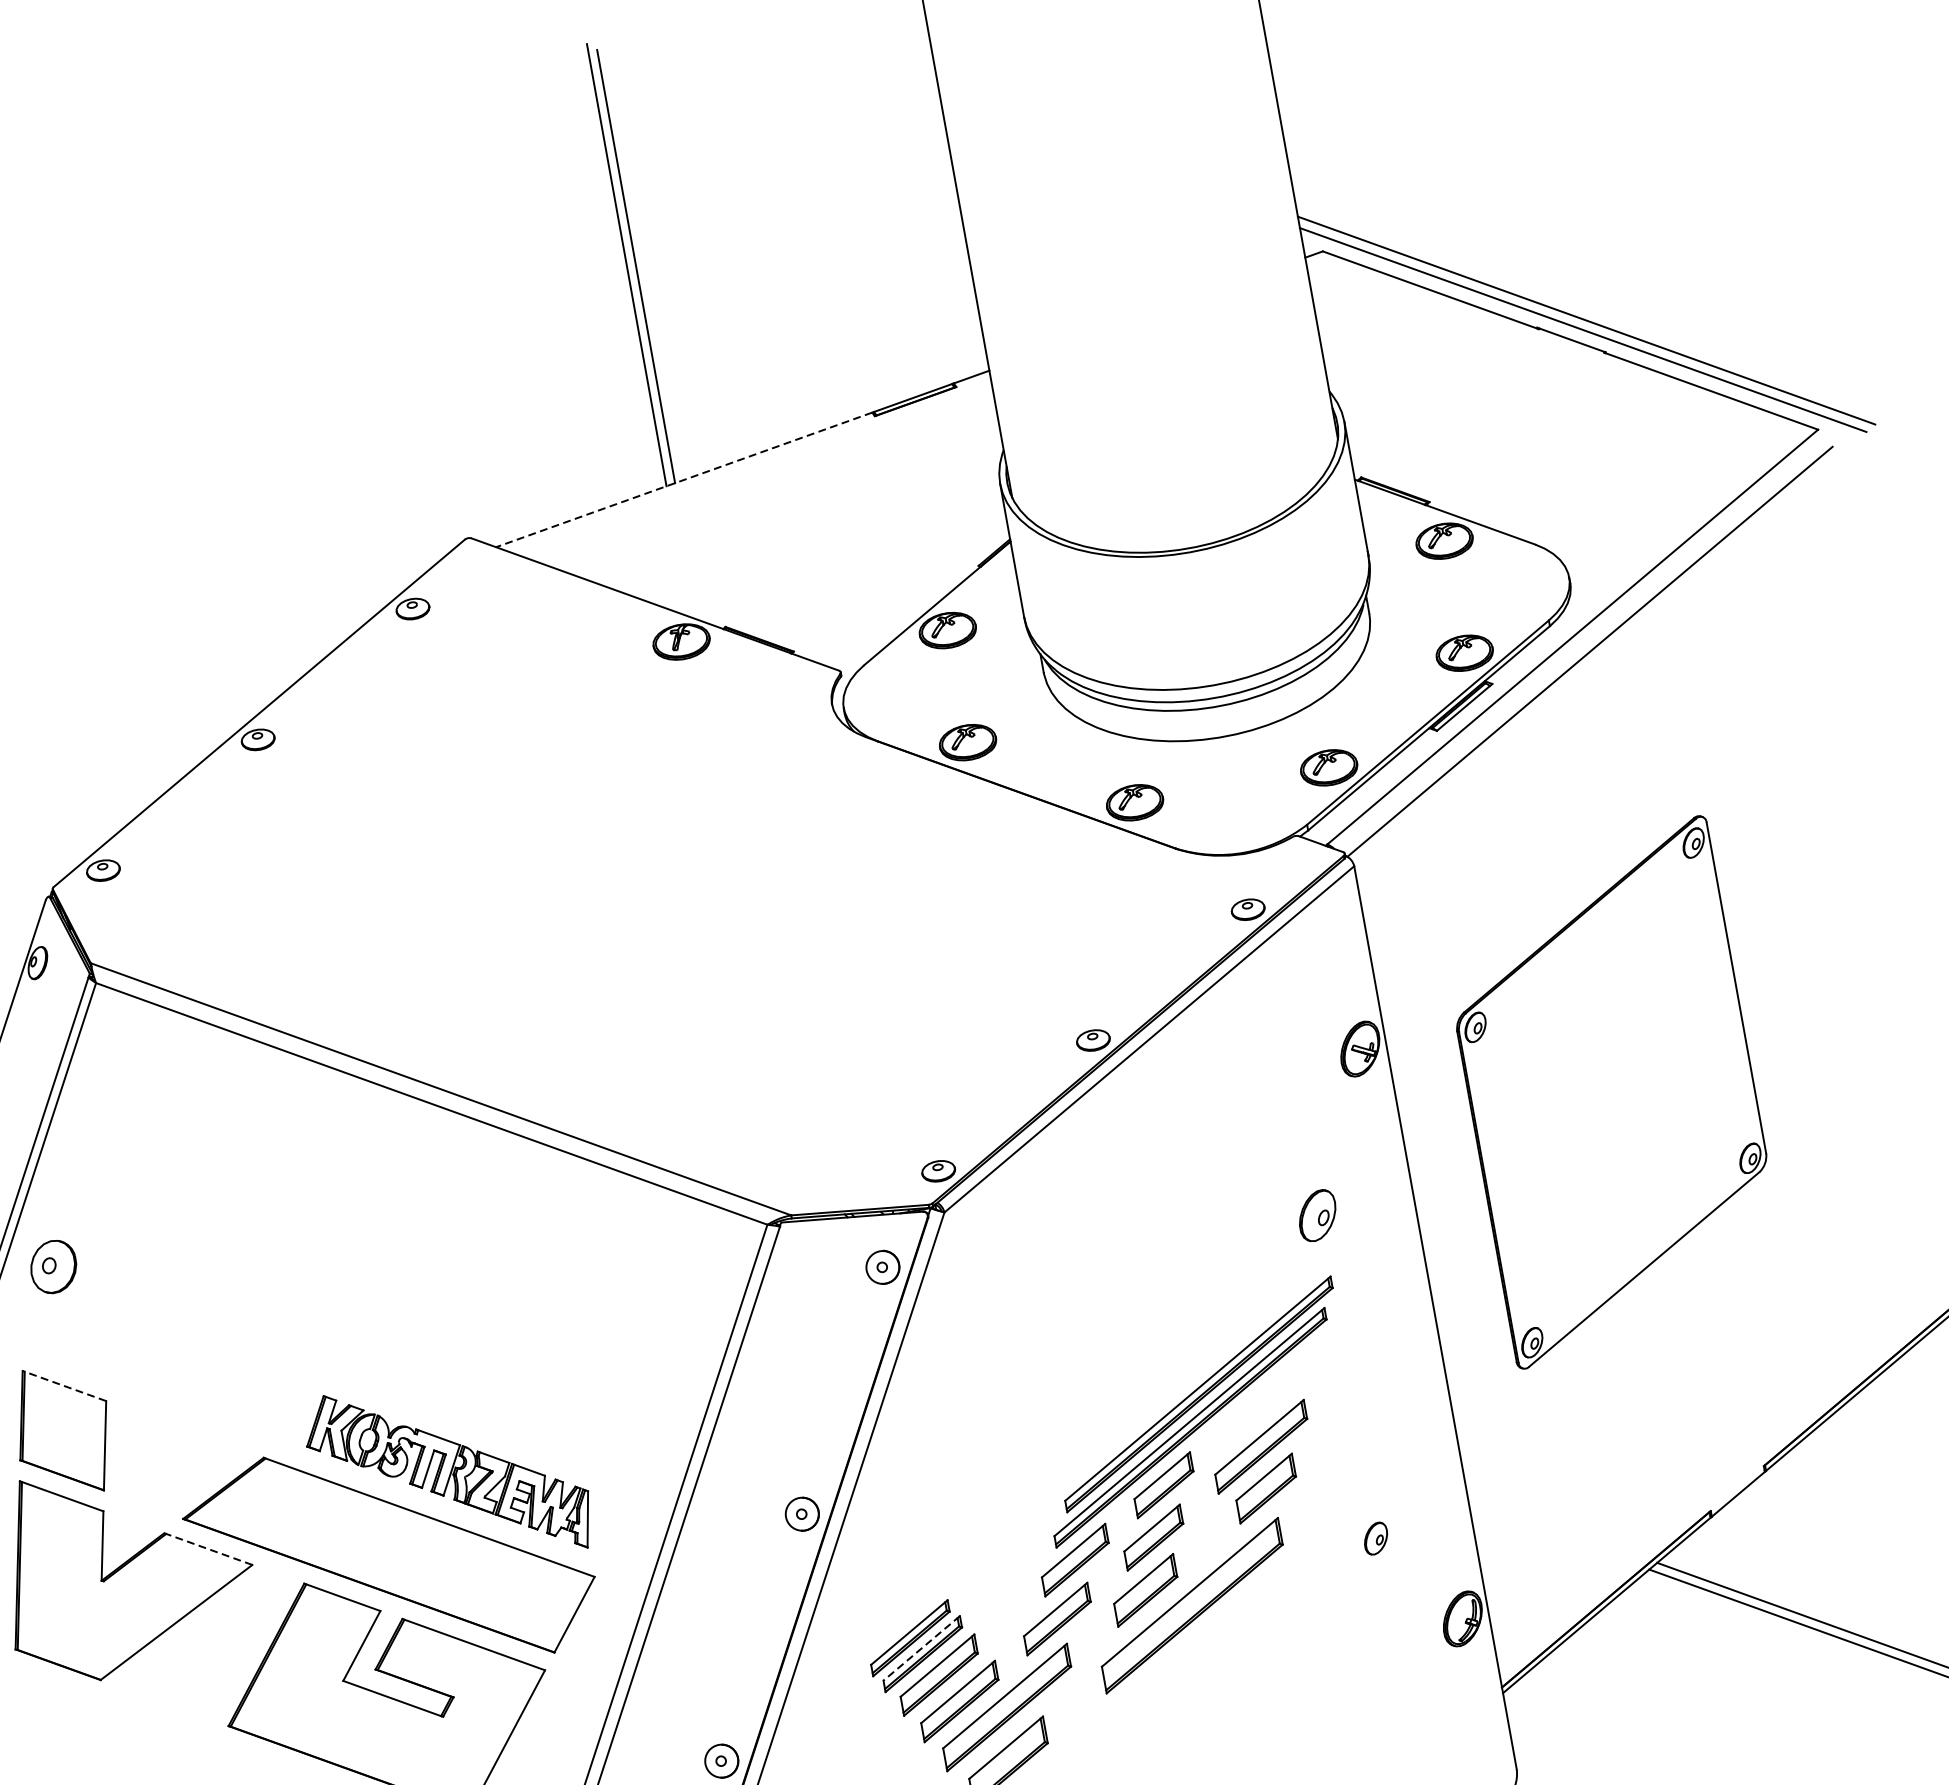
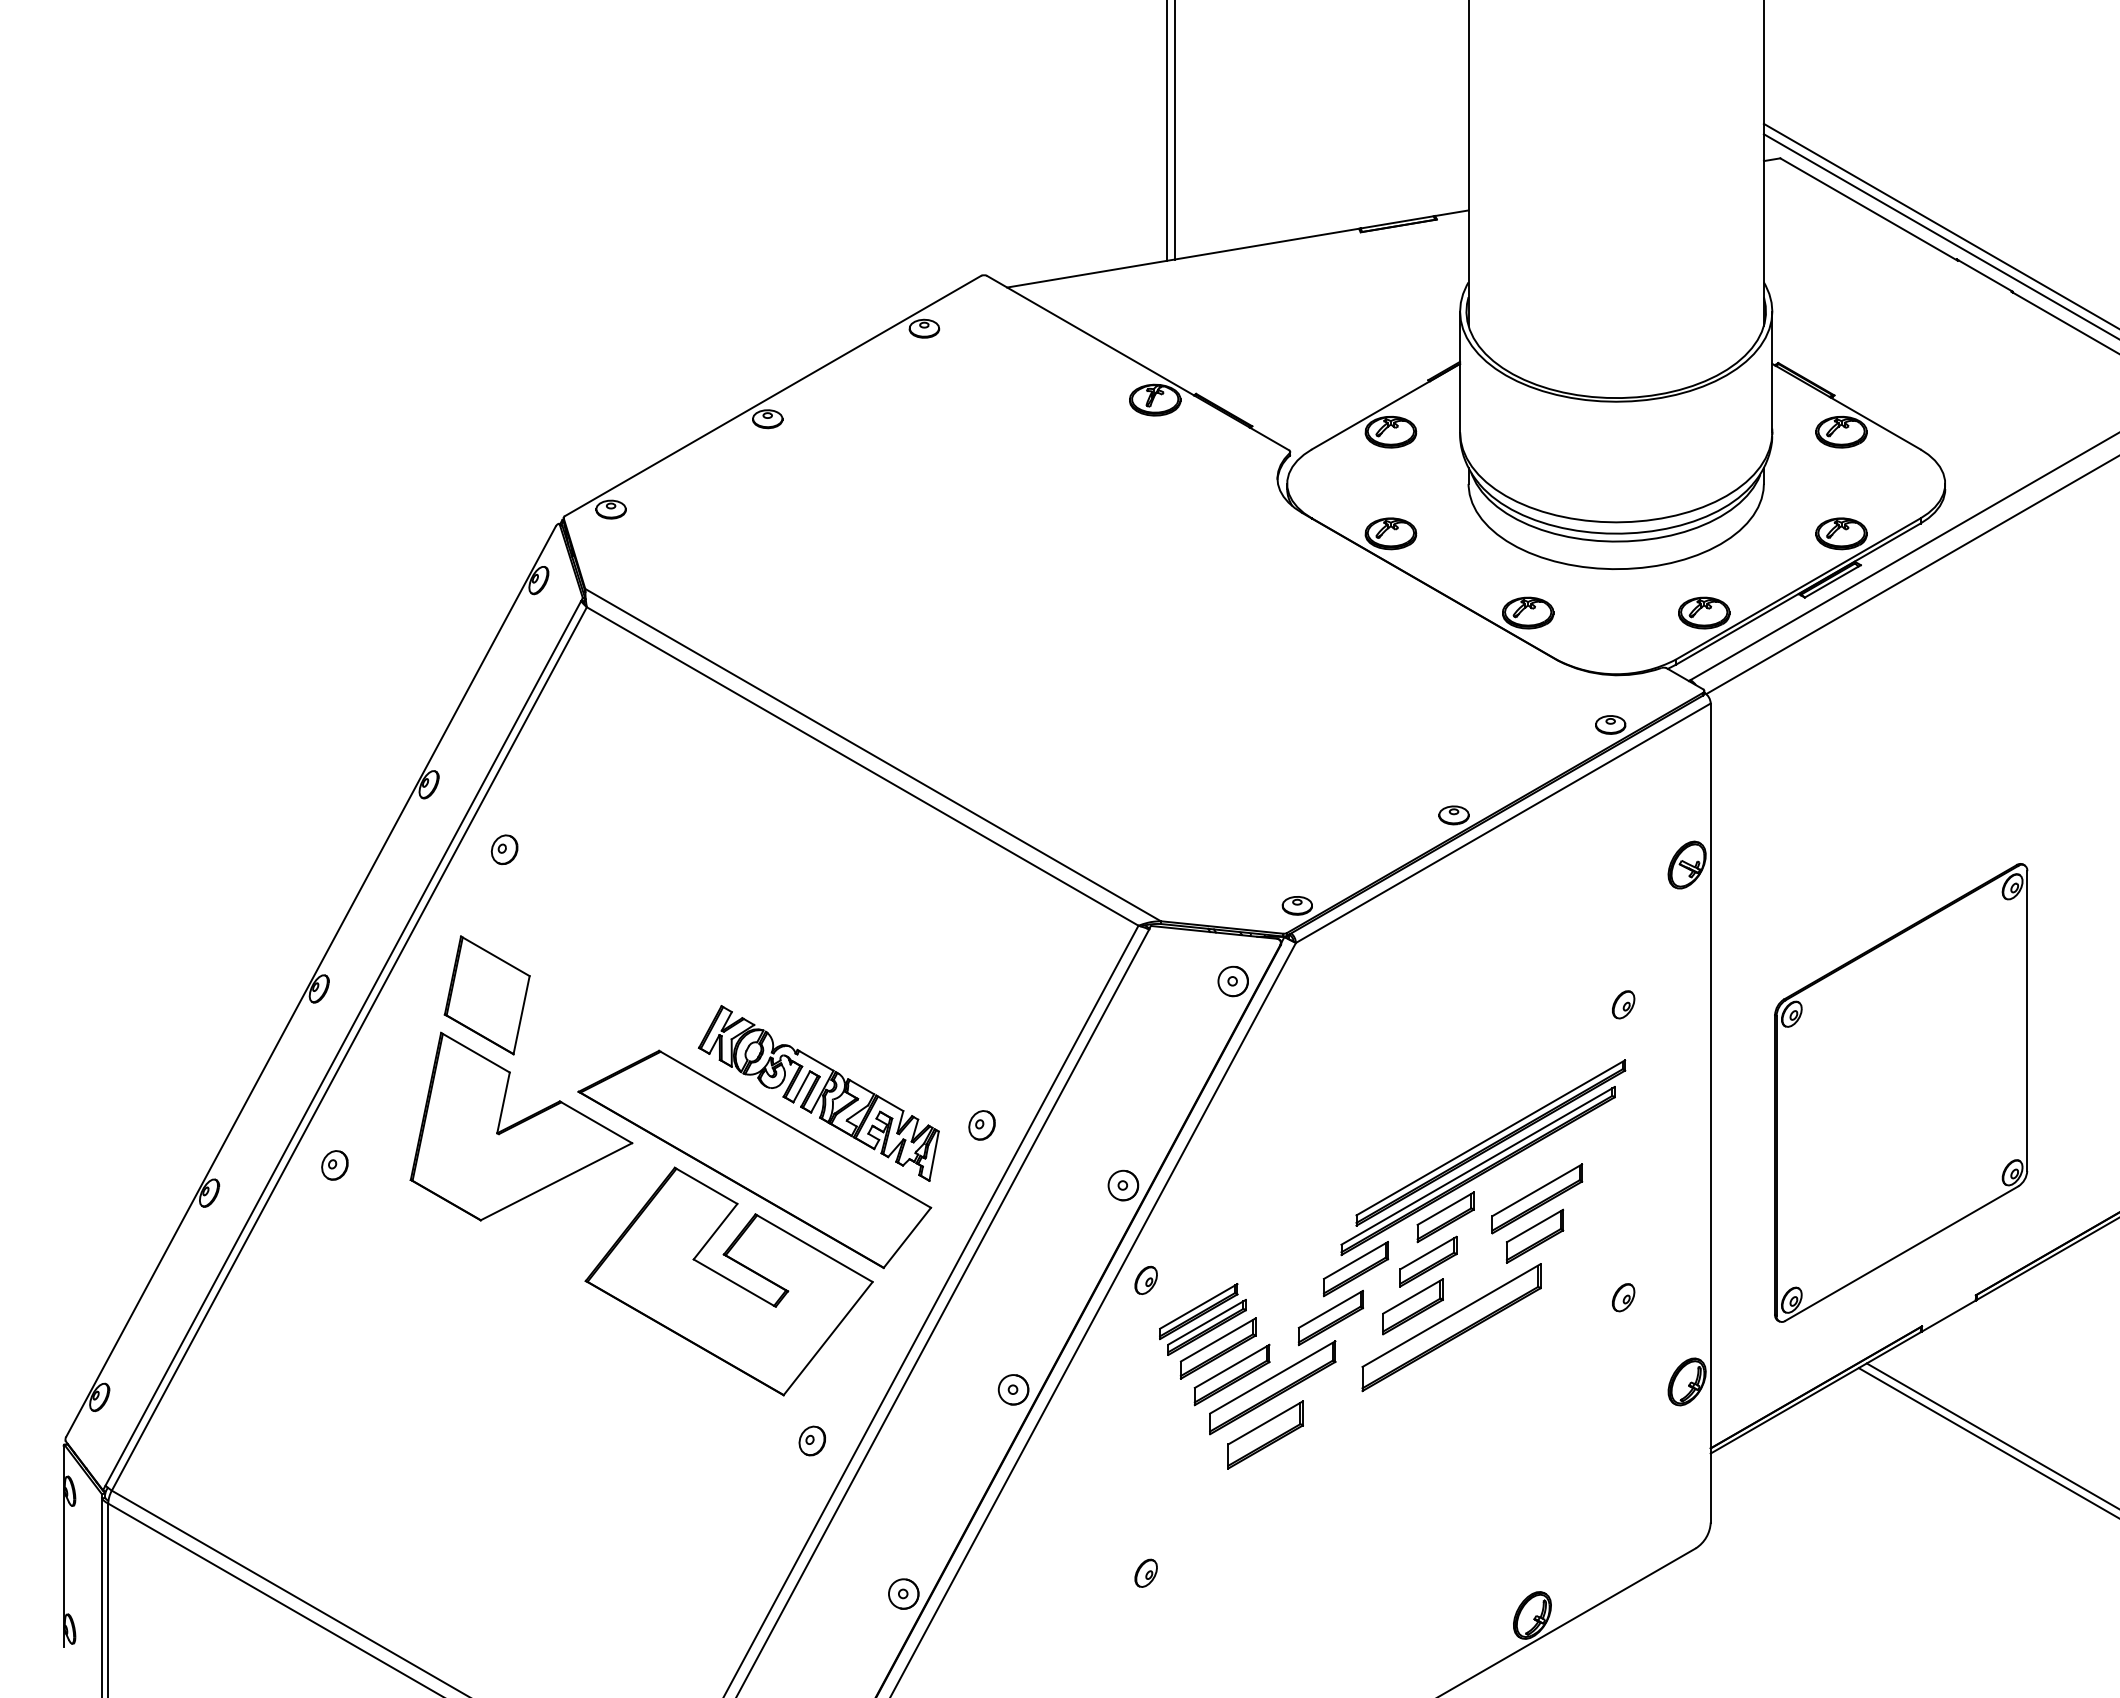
line: (683, 480) -> (1182, 258), dashed -> solid
part: (1611, 1091) -> (1901, 1092), moved
part: (1317, 1215) -> (1623, 1004), size x0.62
part: (53, 1266) -> (504, 849), size x0.62
line: (64, 1386) -> (495, 956), dashed -> solid
part: (633, 1476) -> (981, 1125), added
line: (208, 1549) -> (596, 1122), dashed -> solid
part: (845, 1613) -> (1145, 1279), added
line: (922, 1648) -> (1207, 1322), dashed -> solid

